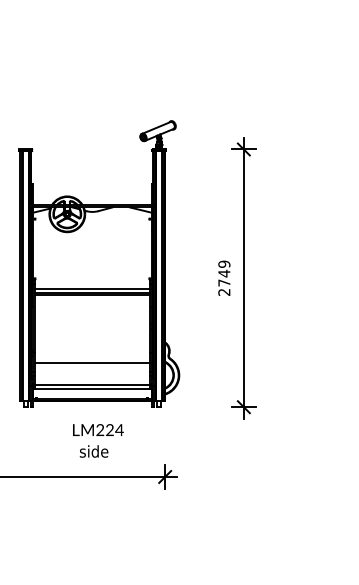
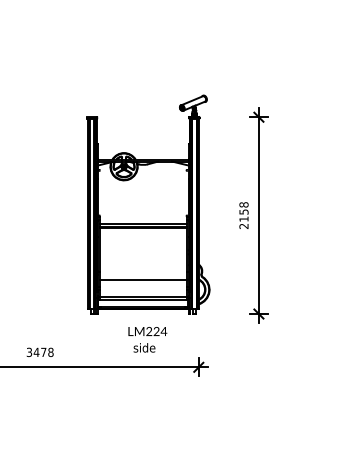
text: (223, 272) -> (243, 211), 2749 -> 2158

